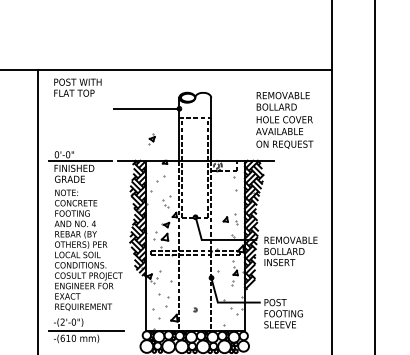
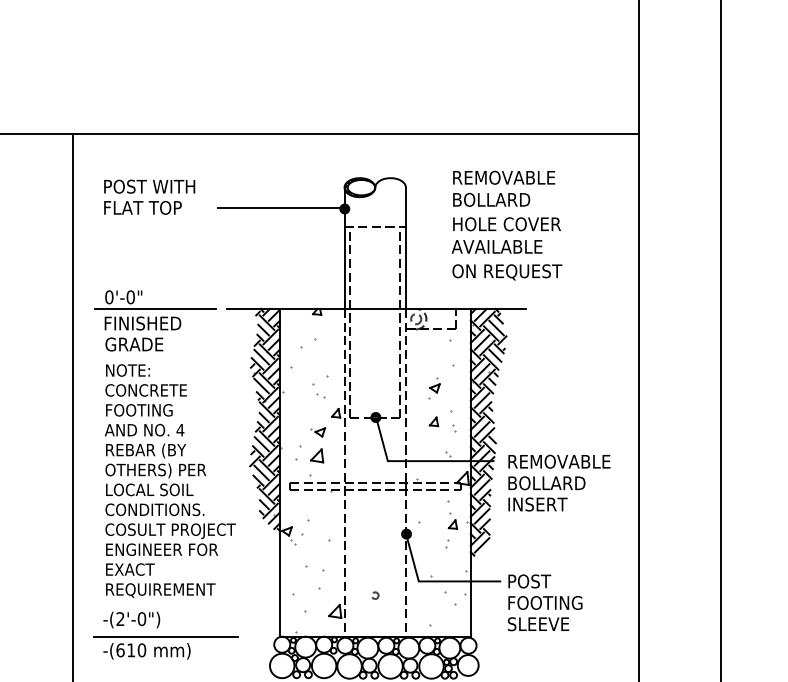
text: (77, 87) -> (148, 196), moved
text: (284, 120) -> (506, 225), moved
part: (151, 139) -> (433, 389), moved

